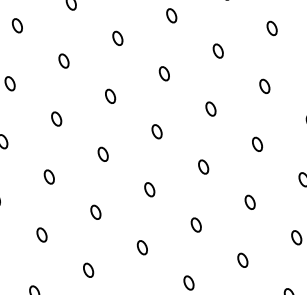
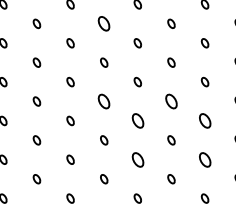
part: (118, 37) -> (104, 23), size x1.6
part: (103, 154) -> (104, 101), size x1.6
part: (203, 167) -> (171, 101), size x1.6
part: (149, 188) -> (137, 120), size x1.6
part: (249, 201) -> (204, 120), size x1.6
part: (141, 247) -> (137, 159), size x1.6
part: (241, 259) -> (204, 159), size x1.6

